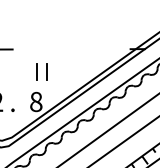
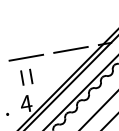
line: (45, 49) -> (26, 57), added
line: (97, 49) -> (70, 50), added
text: (35, 101) -> (25, 103), 8 -> 4

